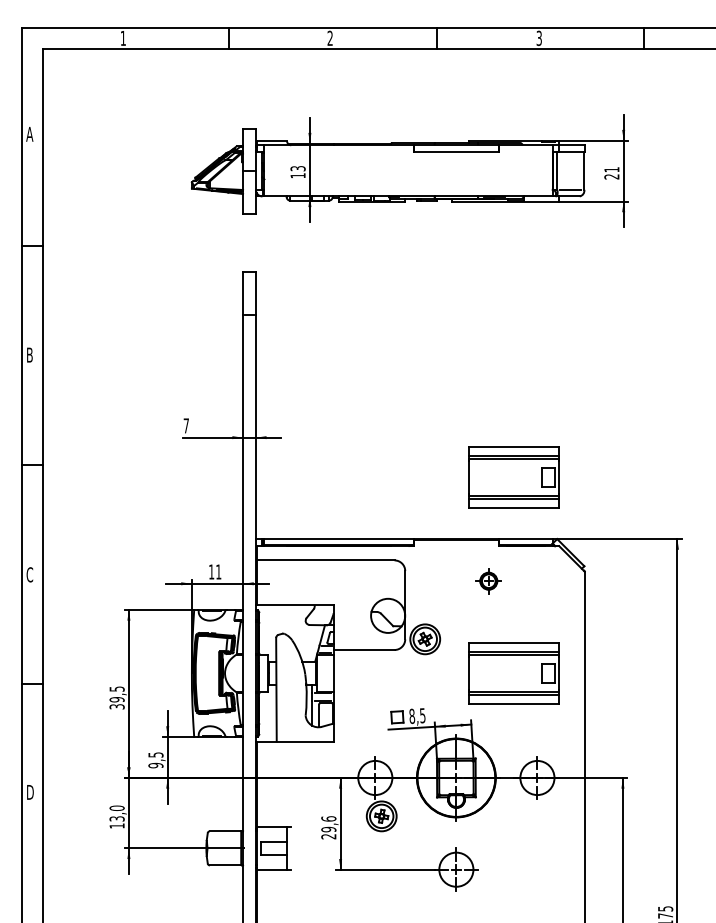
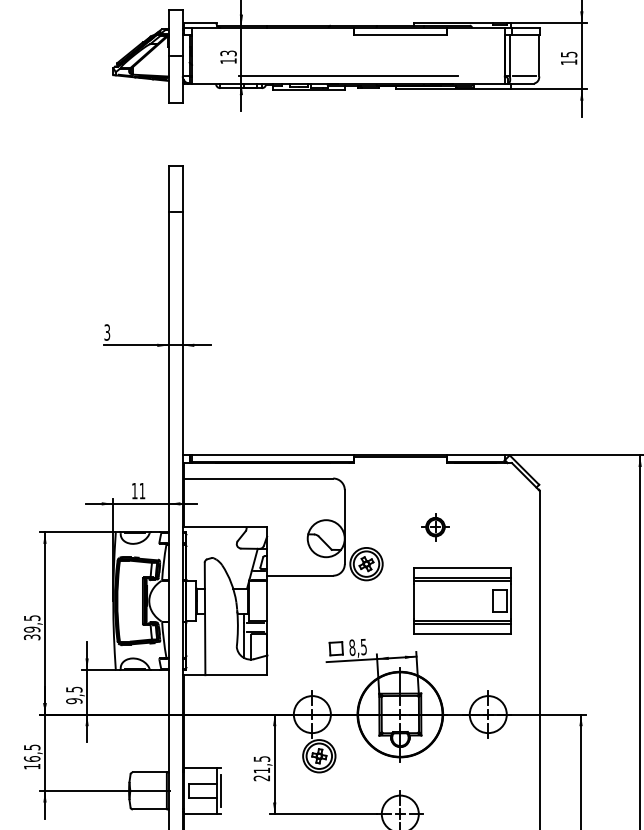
text: (611, 173) -> (568, 58), 21 -> 15
line: (408, 189) -> (348, 76), added
text: (185, 425) -> (106, 332), 7 -> 3
part: (513, 477) -> (462, 388), removed
part: (488, 581) -> (435, 527), moved
text: (116, 813) -> (31, 753), 13,0 -> 16,5
text: (328, 824) -> (261, 765), 29,6 -> 21,5
line: (291, 848) -> (221, 791), added

